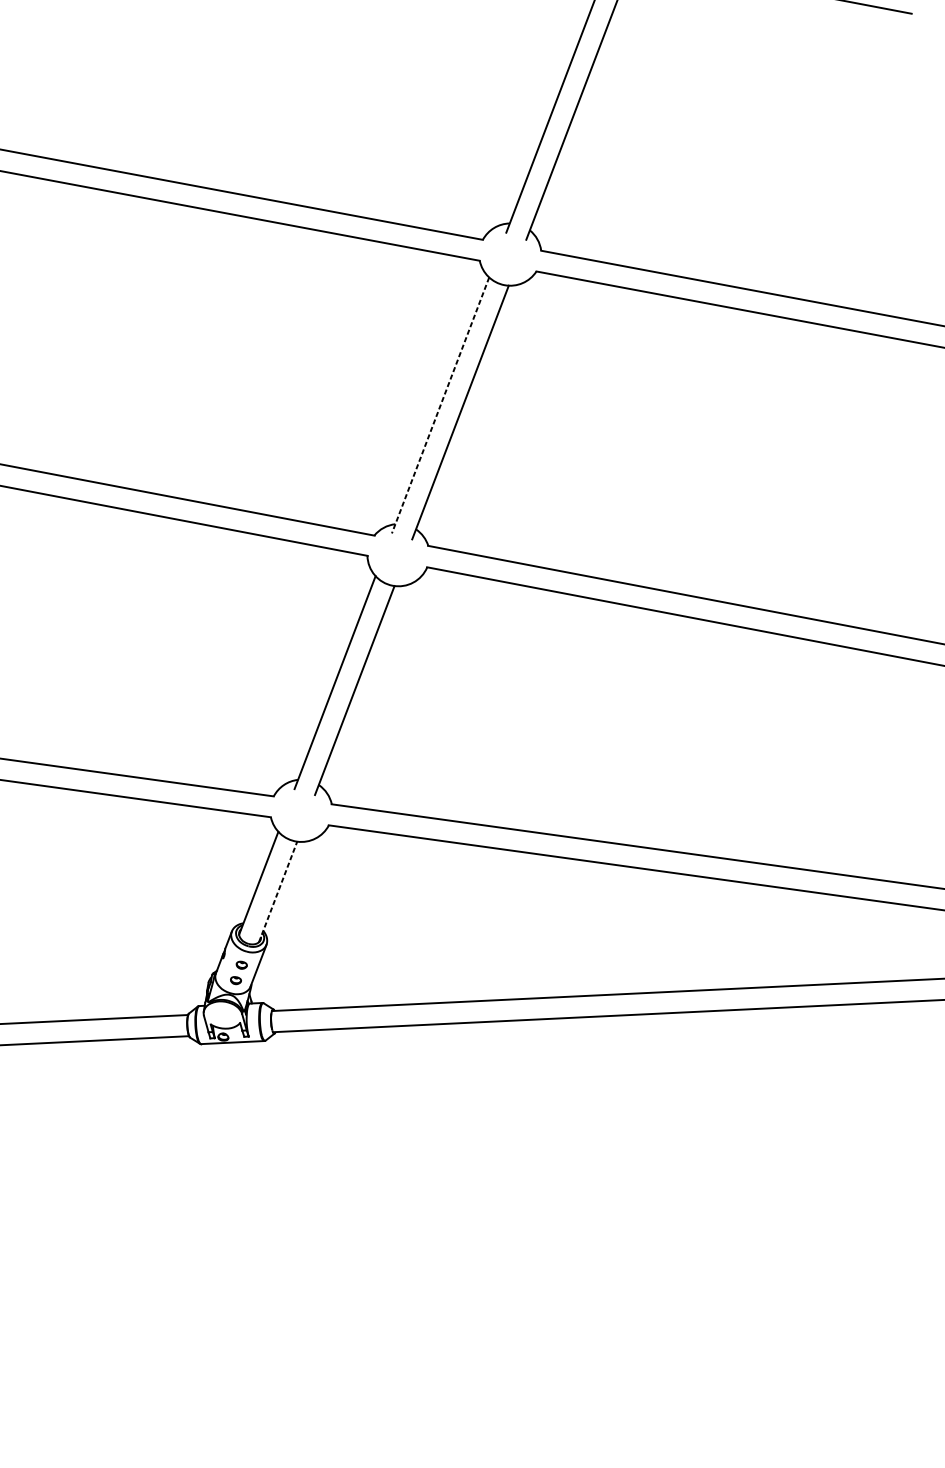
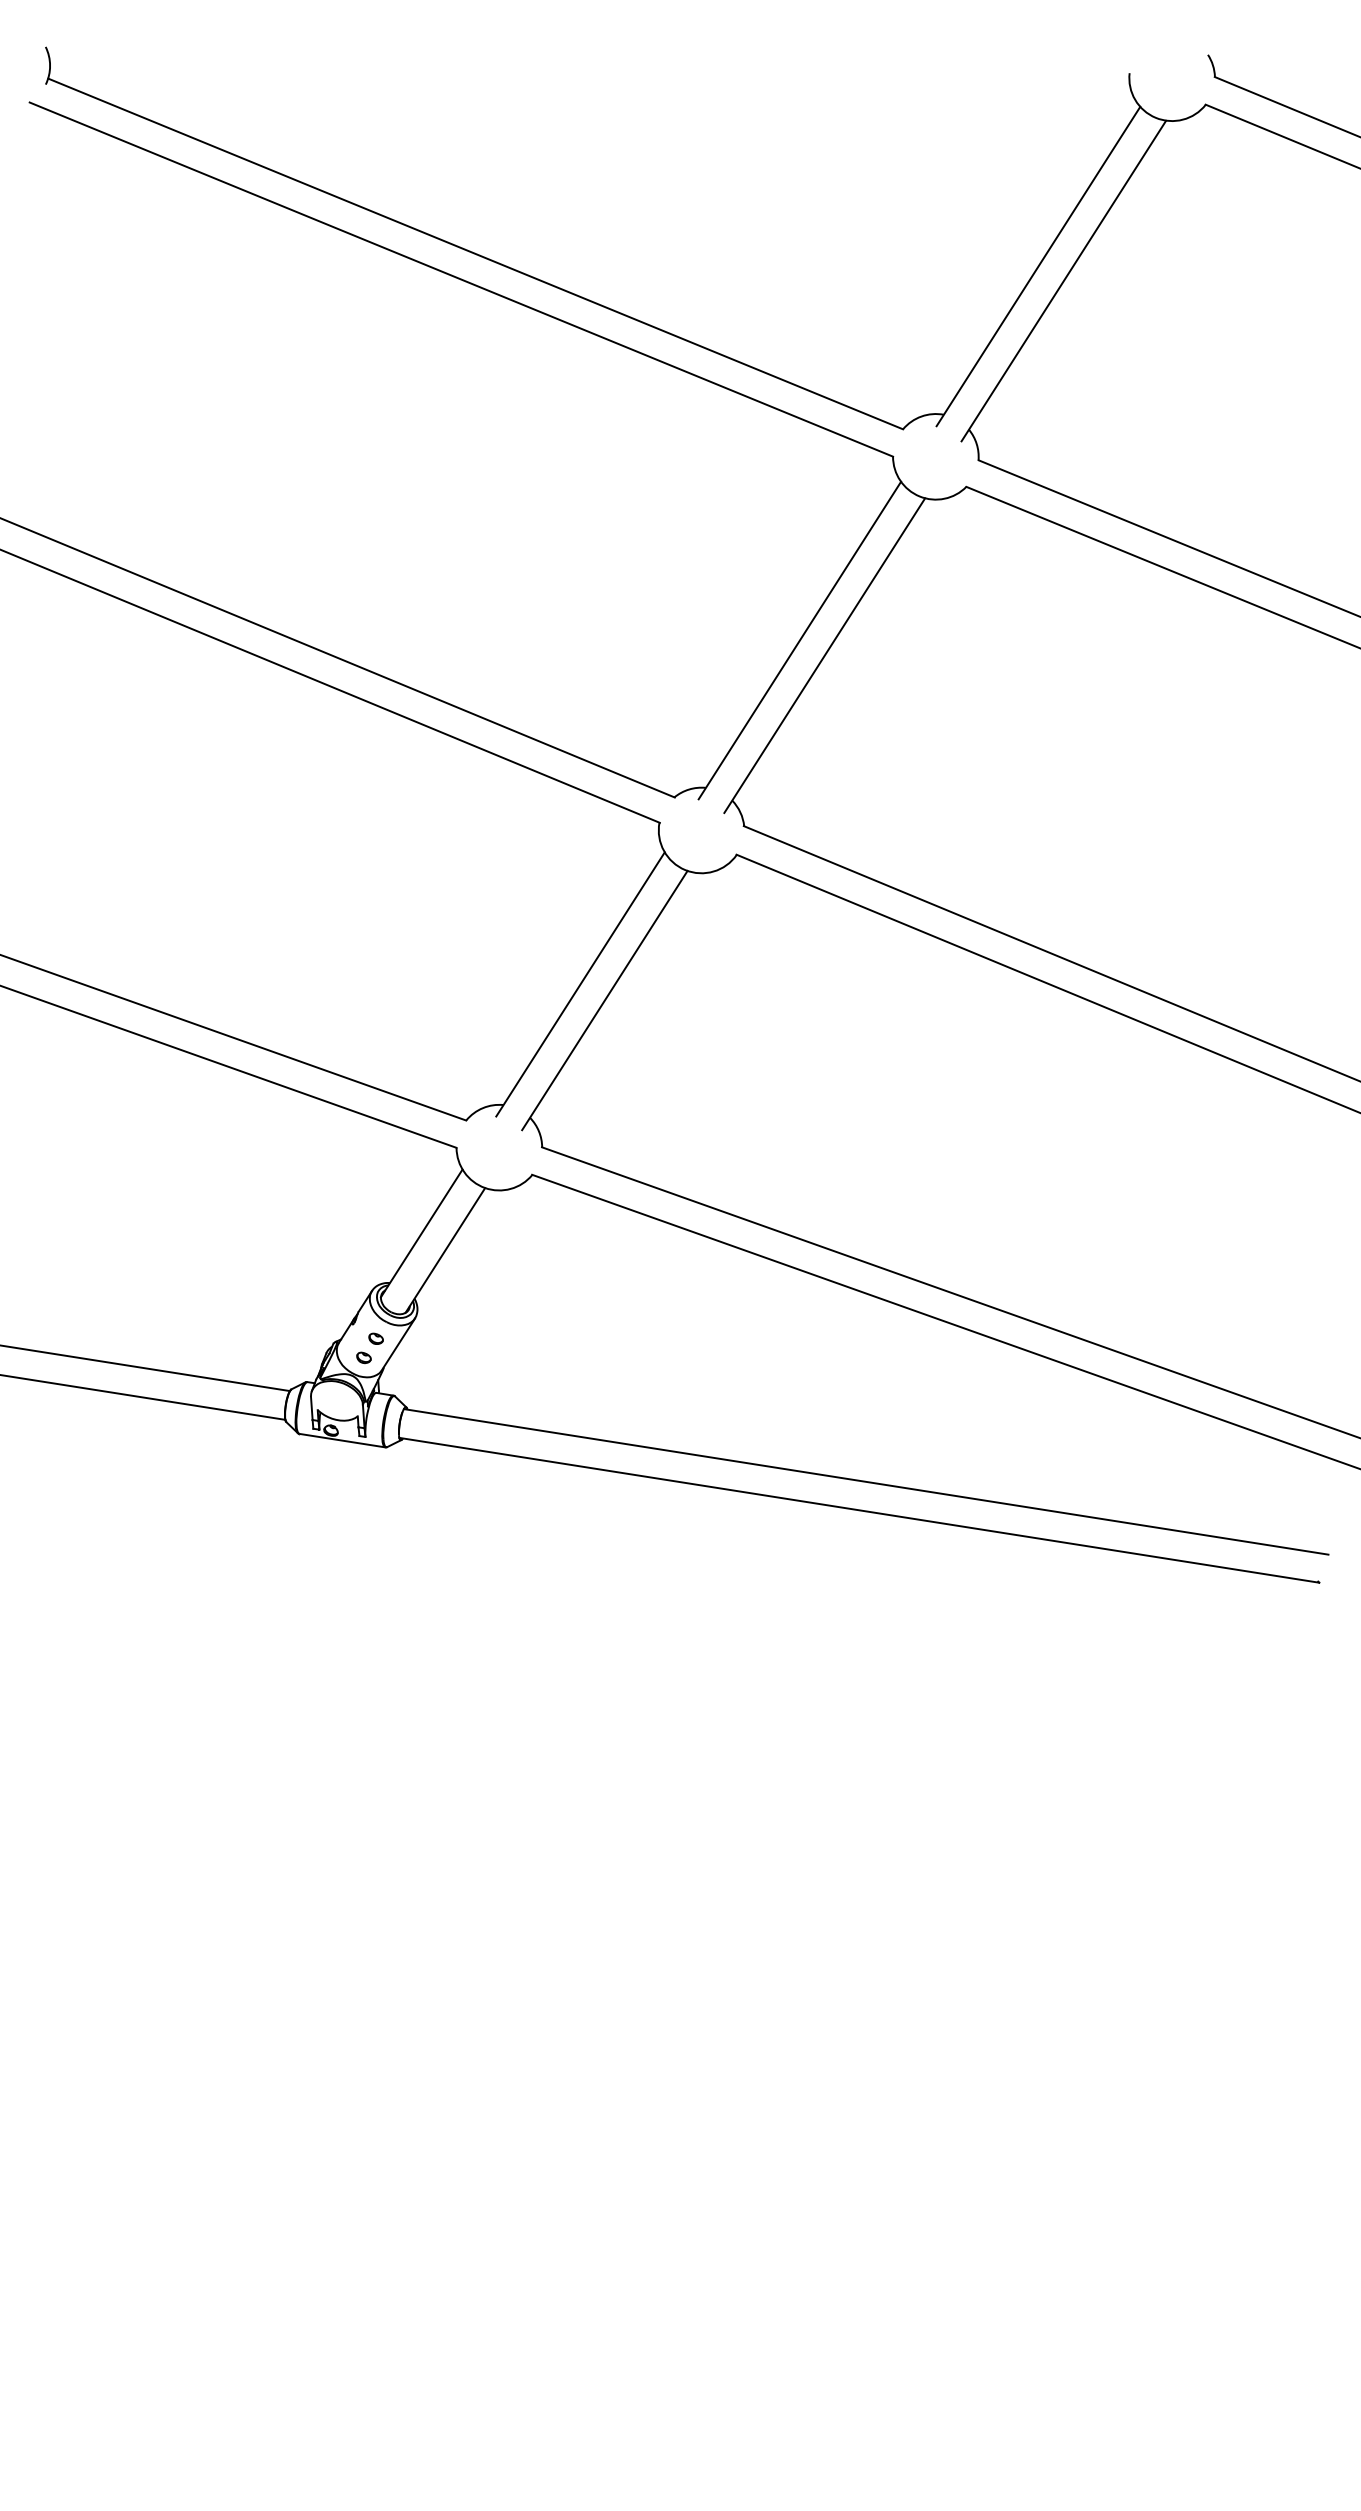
line: (440, 405) -> (799, 640), dashed -> solid
line: (278, 891) -> (445, 1250), dashed -> solid

